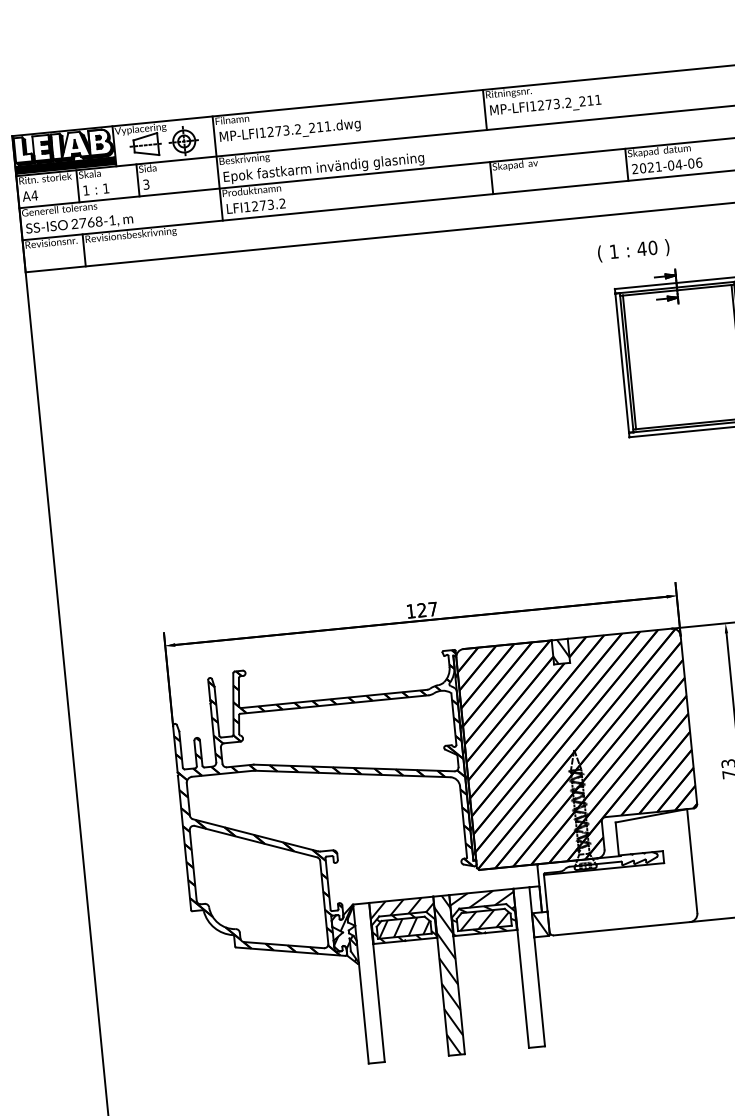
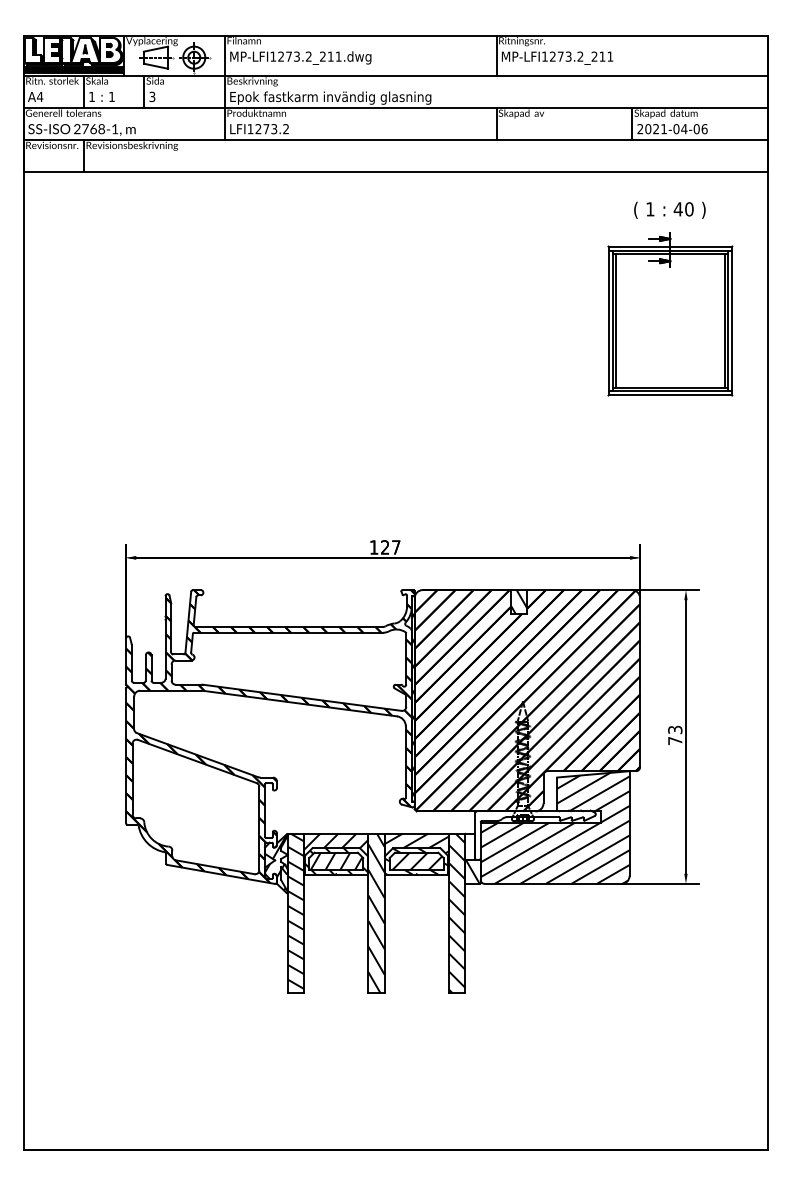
text: (633, 250) -> (669, 209), moved
hatch: (617, 872) -> (554, 827), added
hatch: (528, 967) -> (456, 913), added
hatch: (368, 980) -> (295, 910), added

